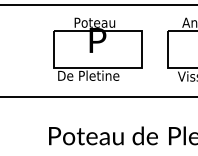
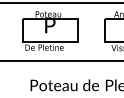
part: (98, 48) -> (50, 30), moved

